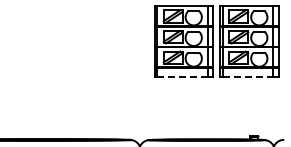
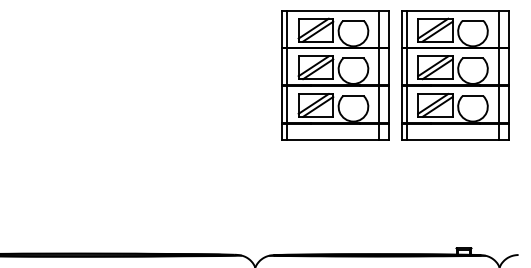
line: (183, 76) -> (334, 139), dashed -> solid
line: (248, 76) -> (453, 139), dashed -> solid

